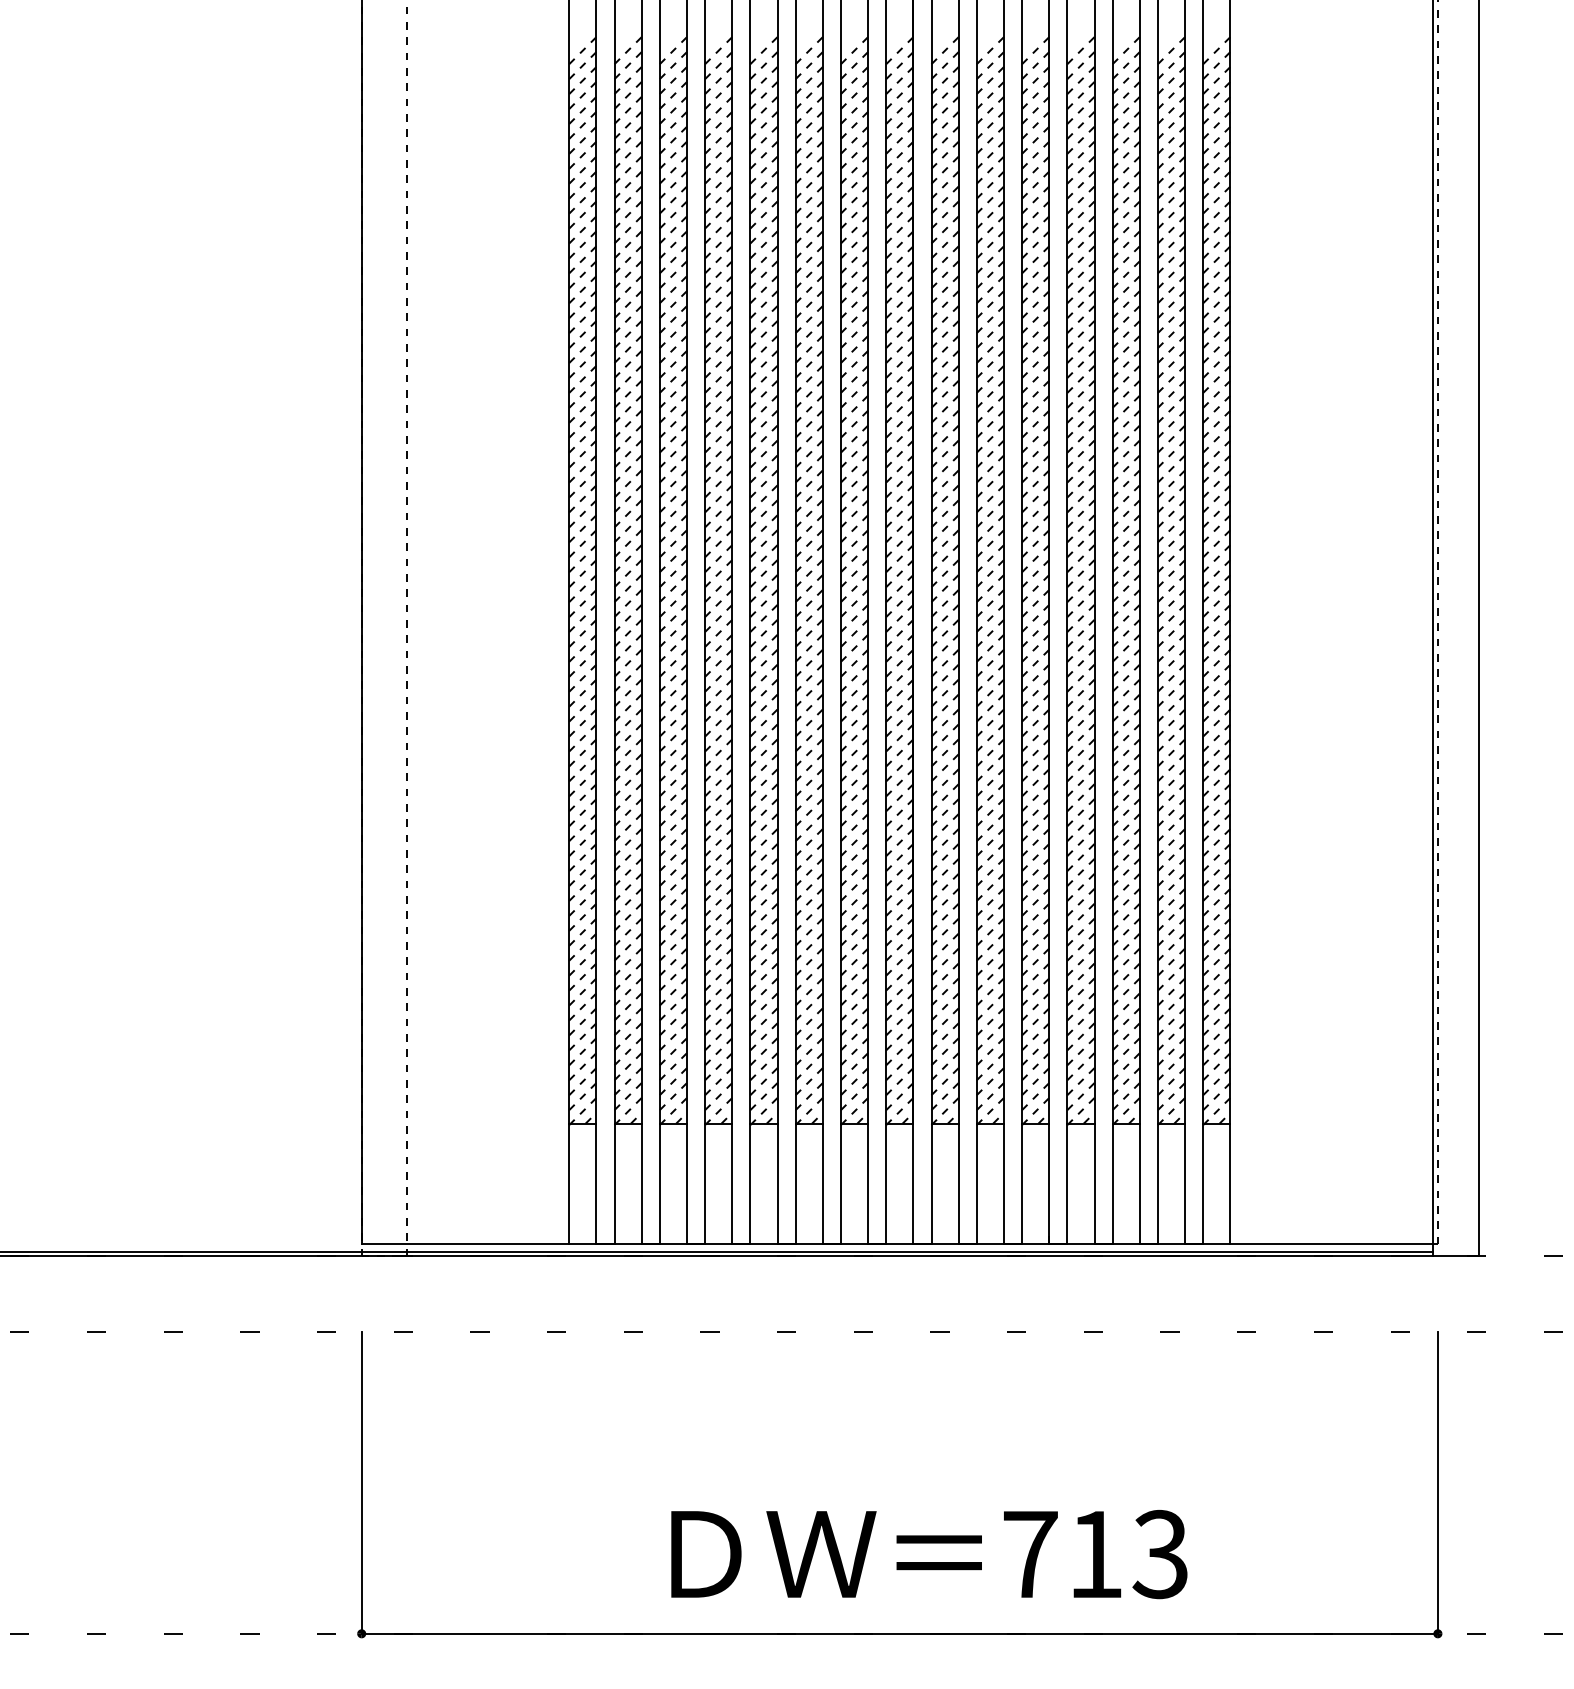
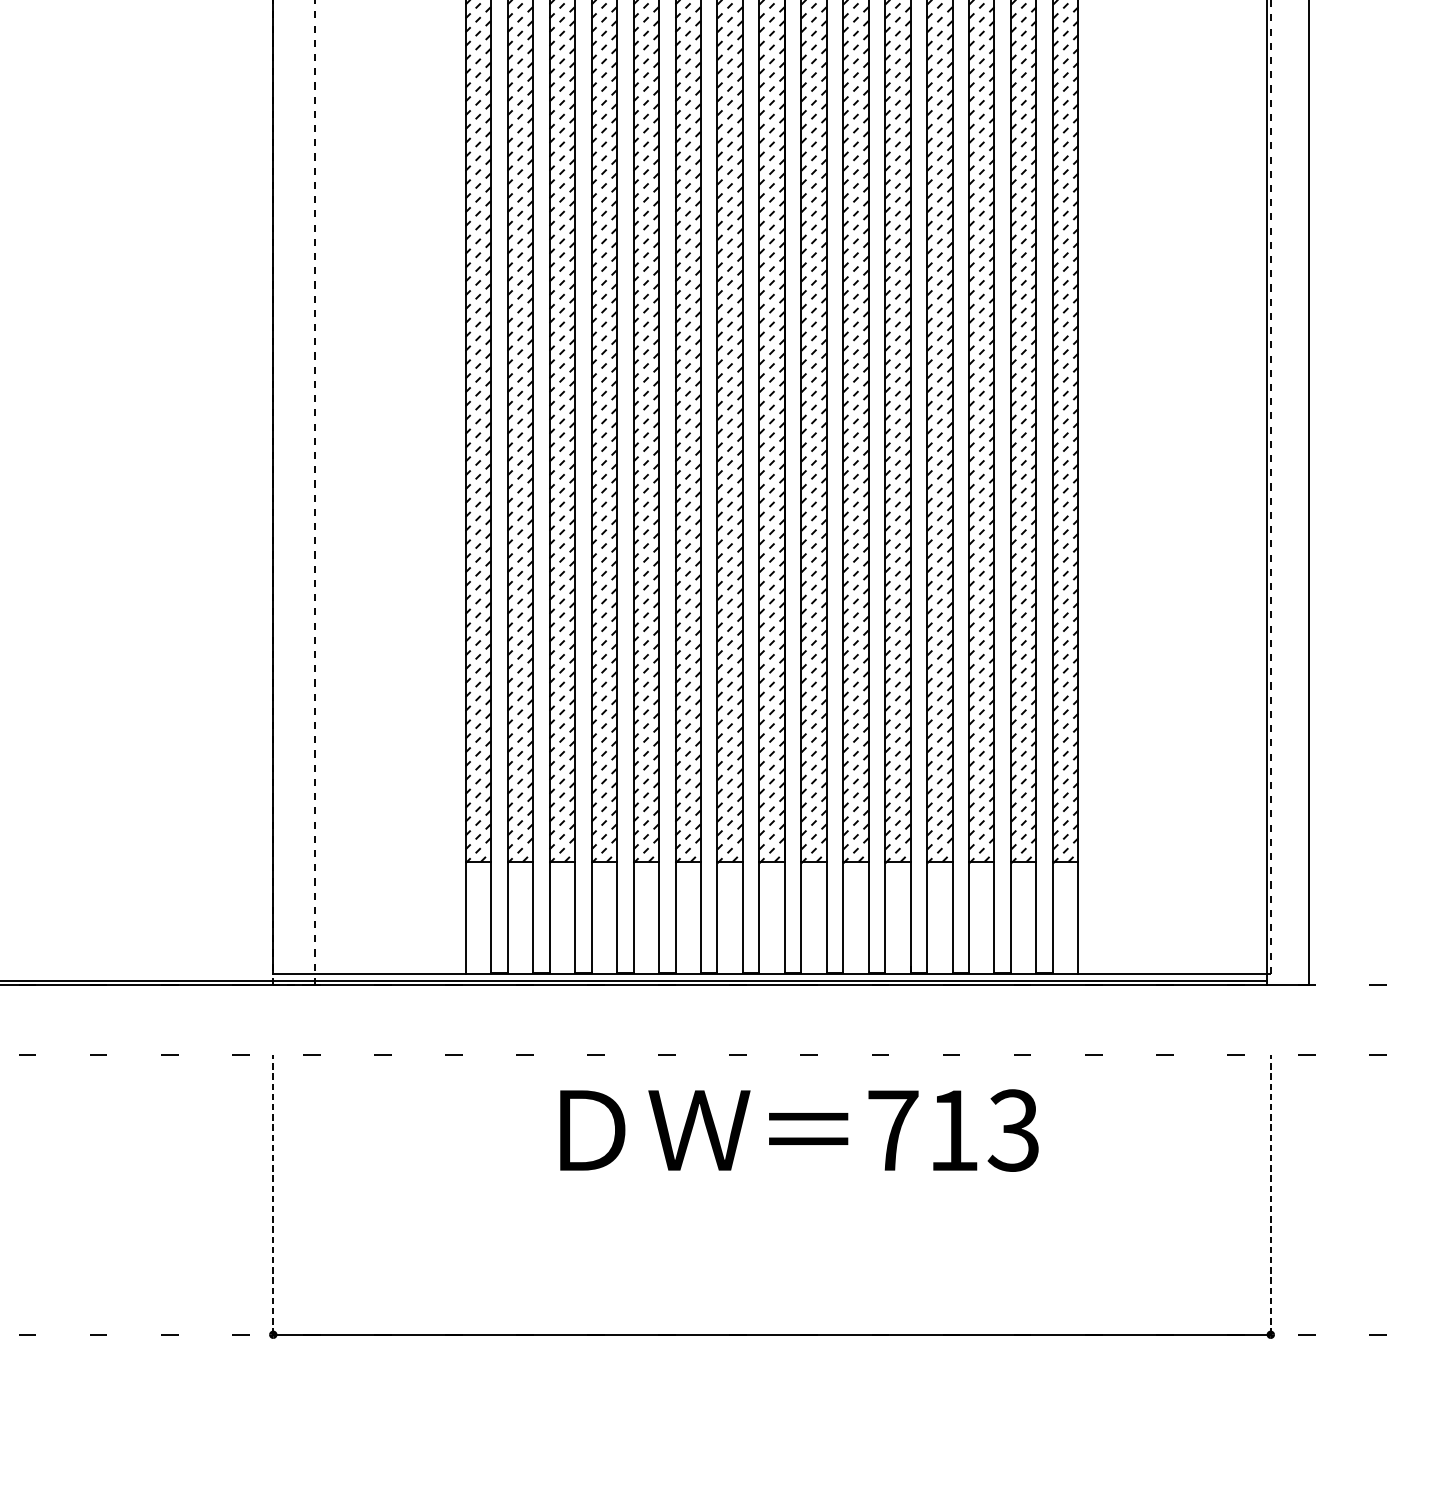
line: (361, 1482) -> (273, 1194), solid -> dashed
line: (1437, 1482) -> (1270, 1194), solid -> dashed
text: (929, 1554) -> (799, 1130), moved

